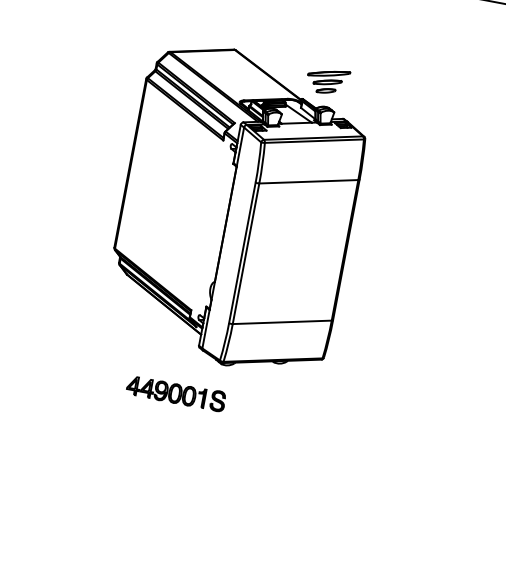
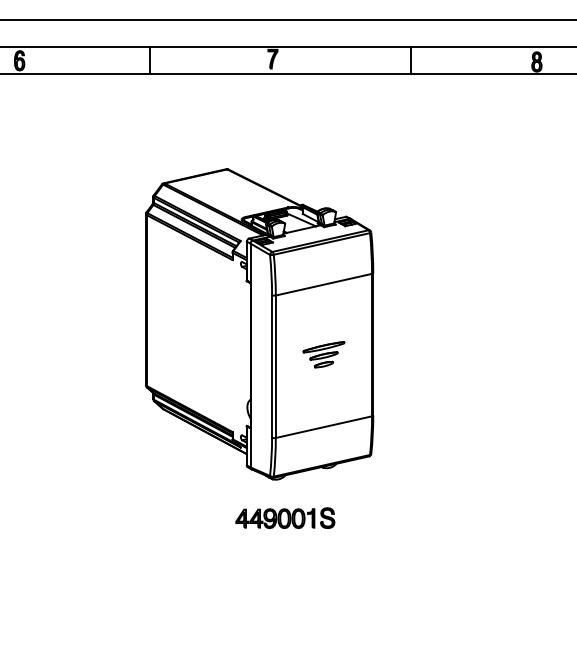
part: (327, 80) -> (323, 354), moved
part: (176, 392) -> (285, 517), moved

